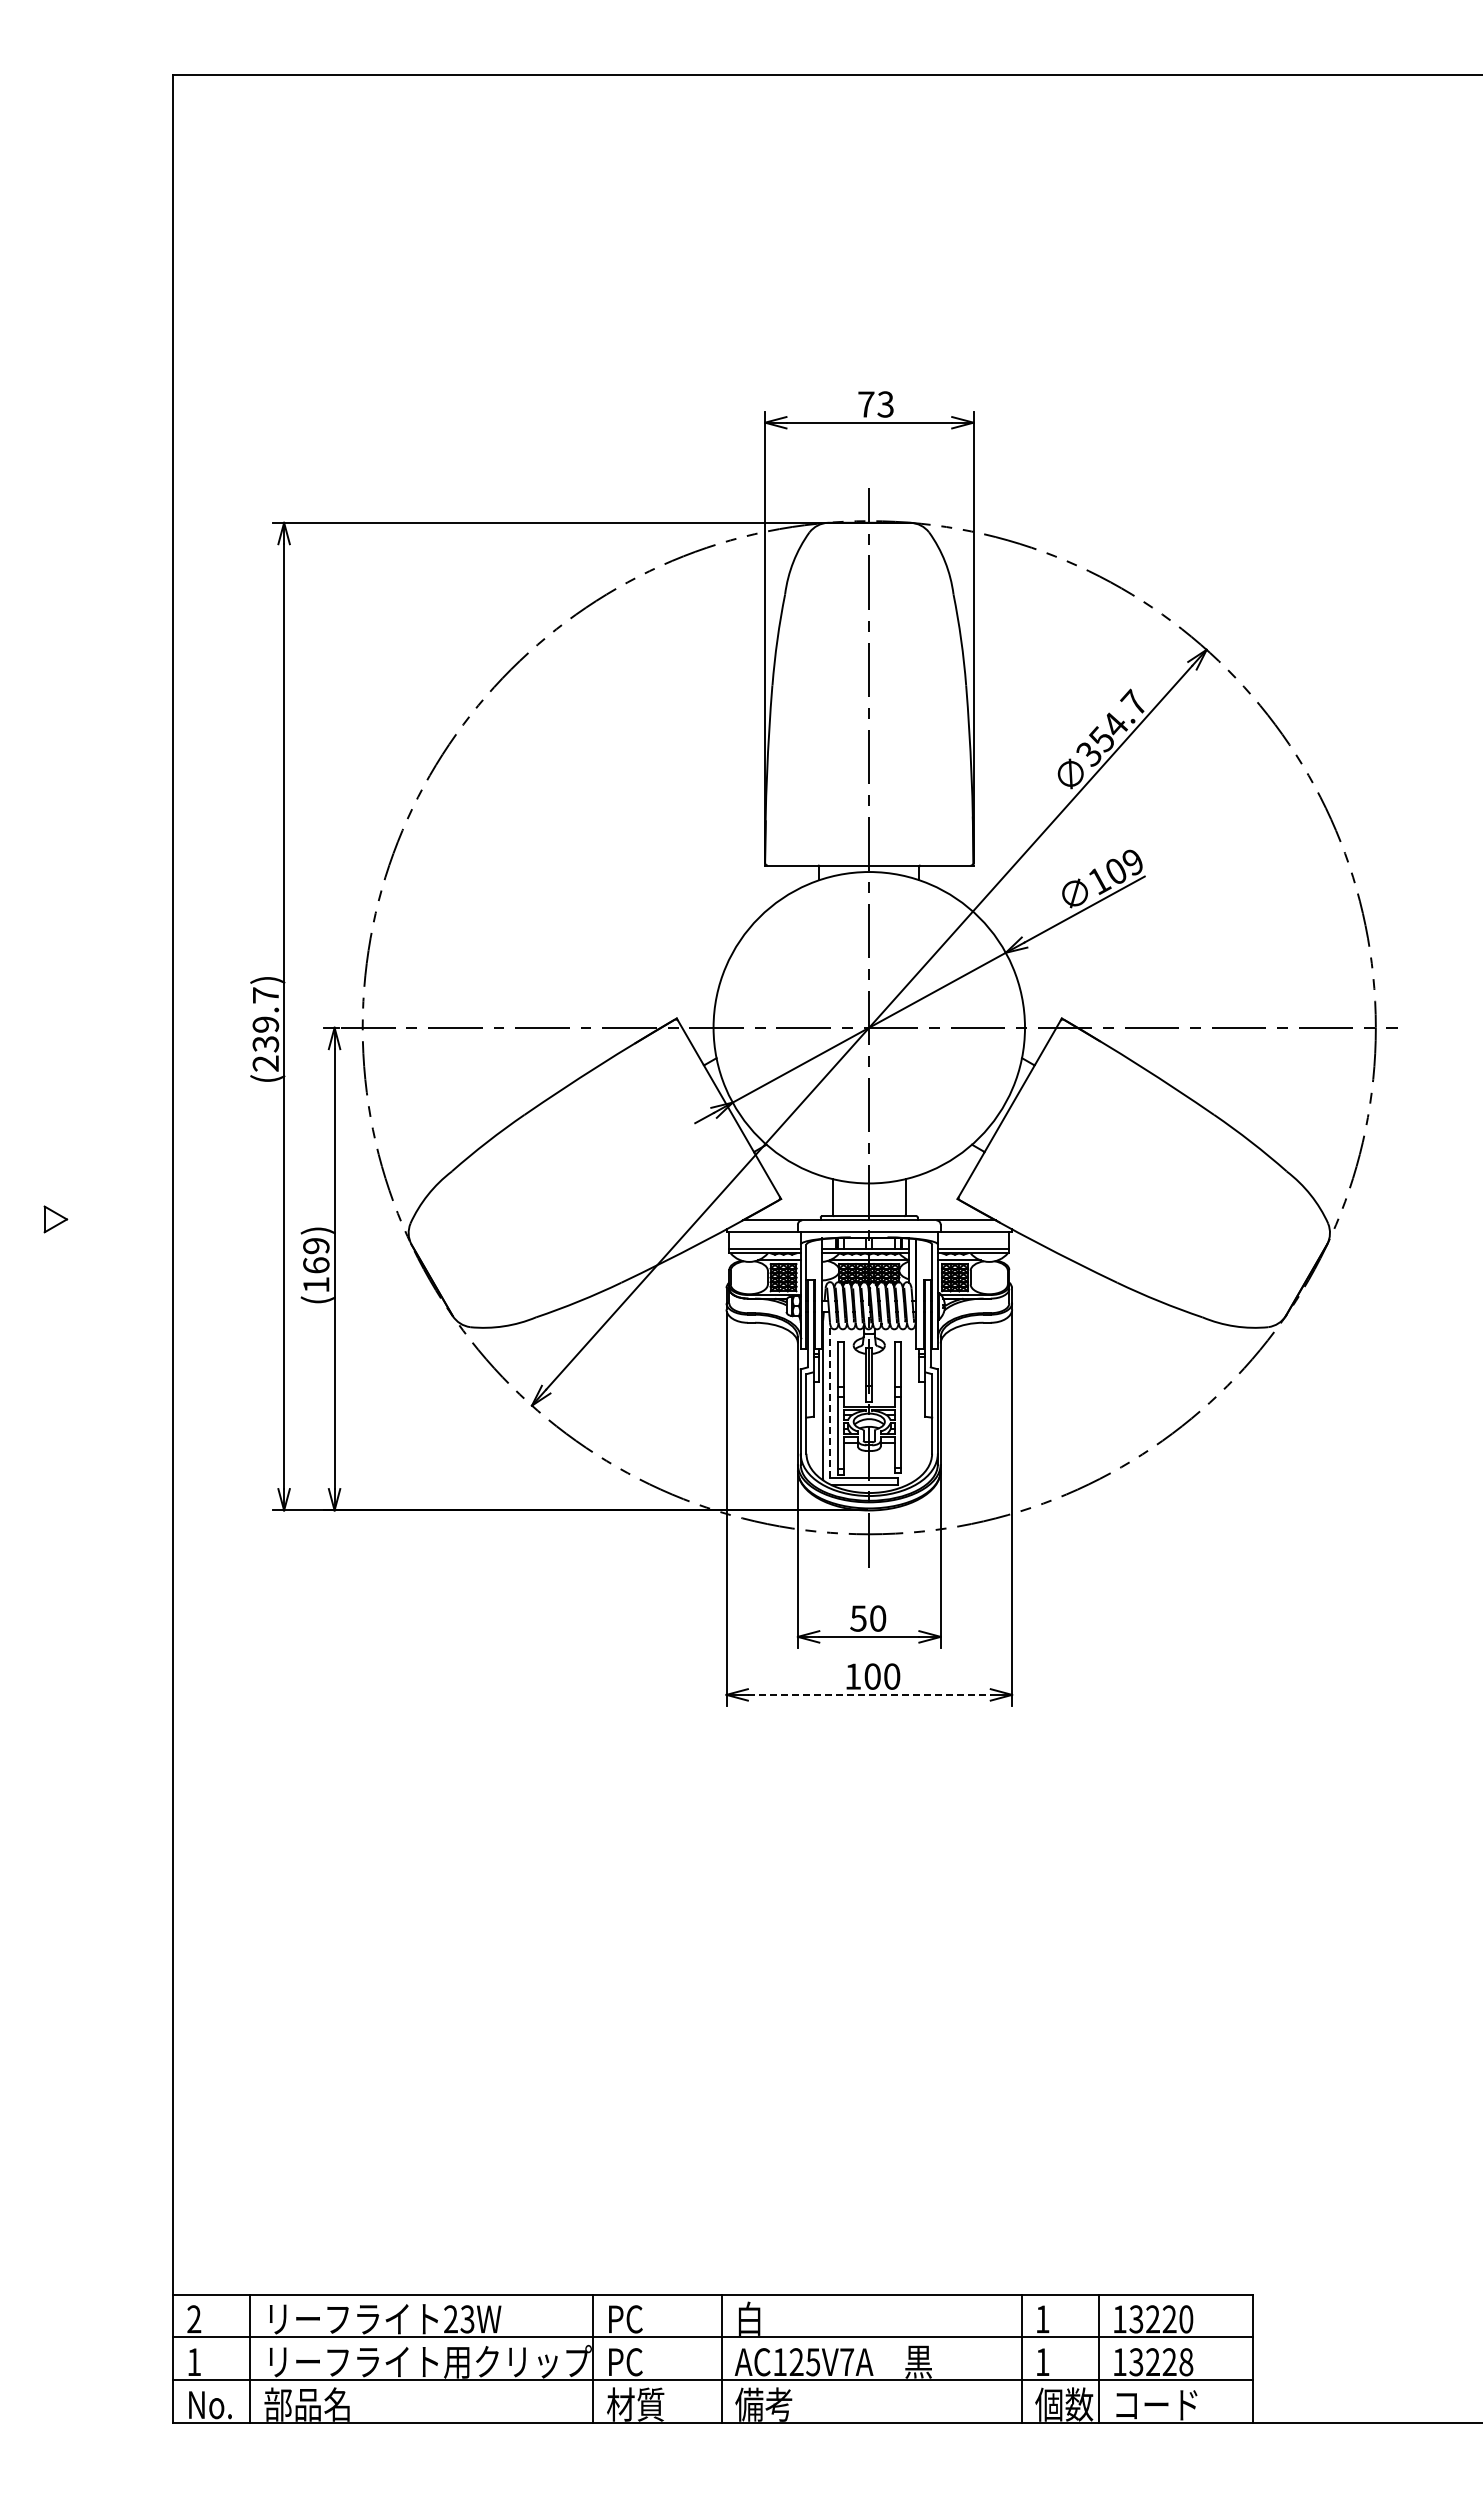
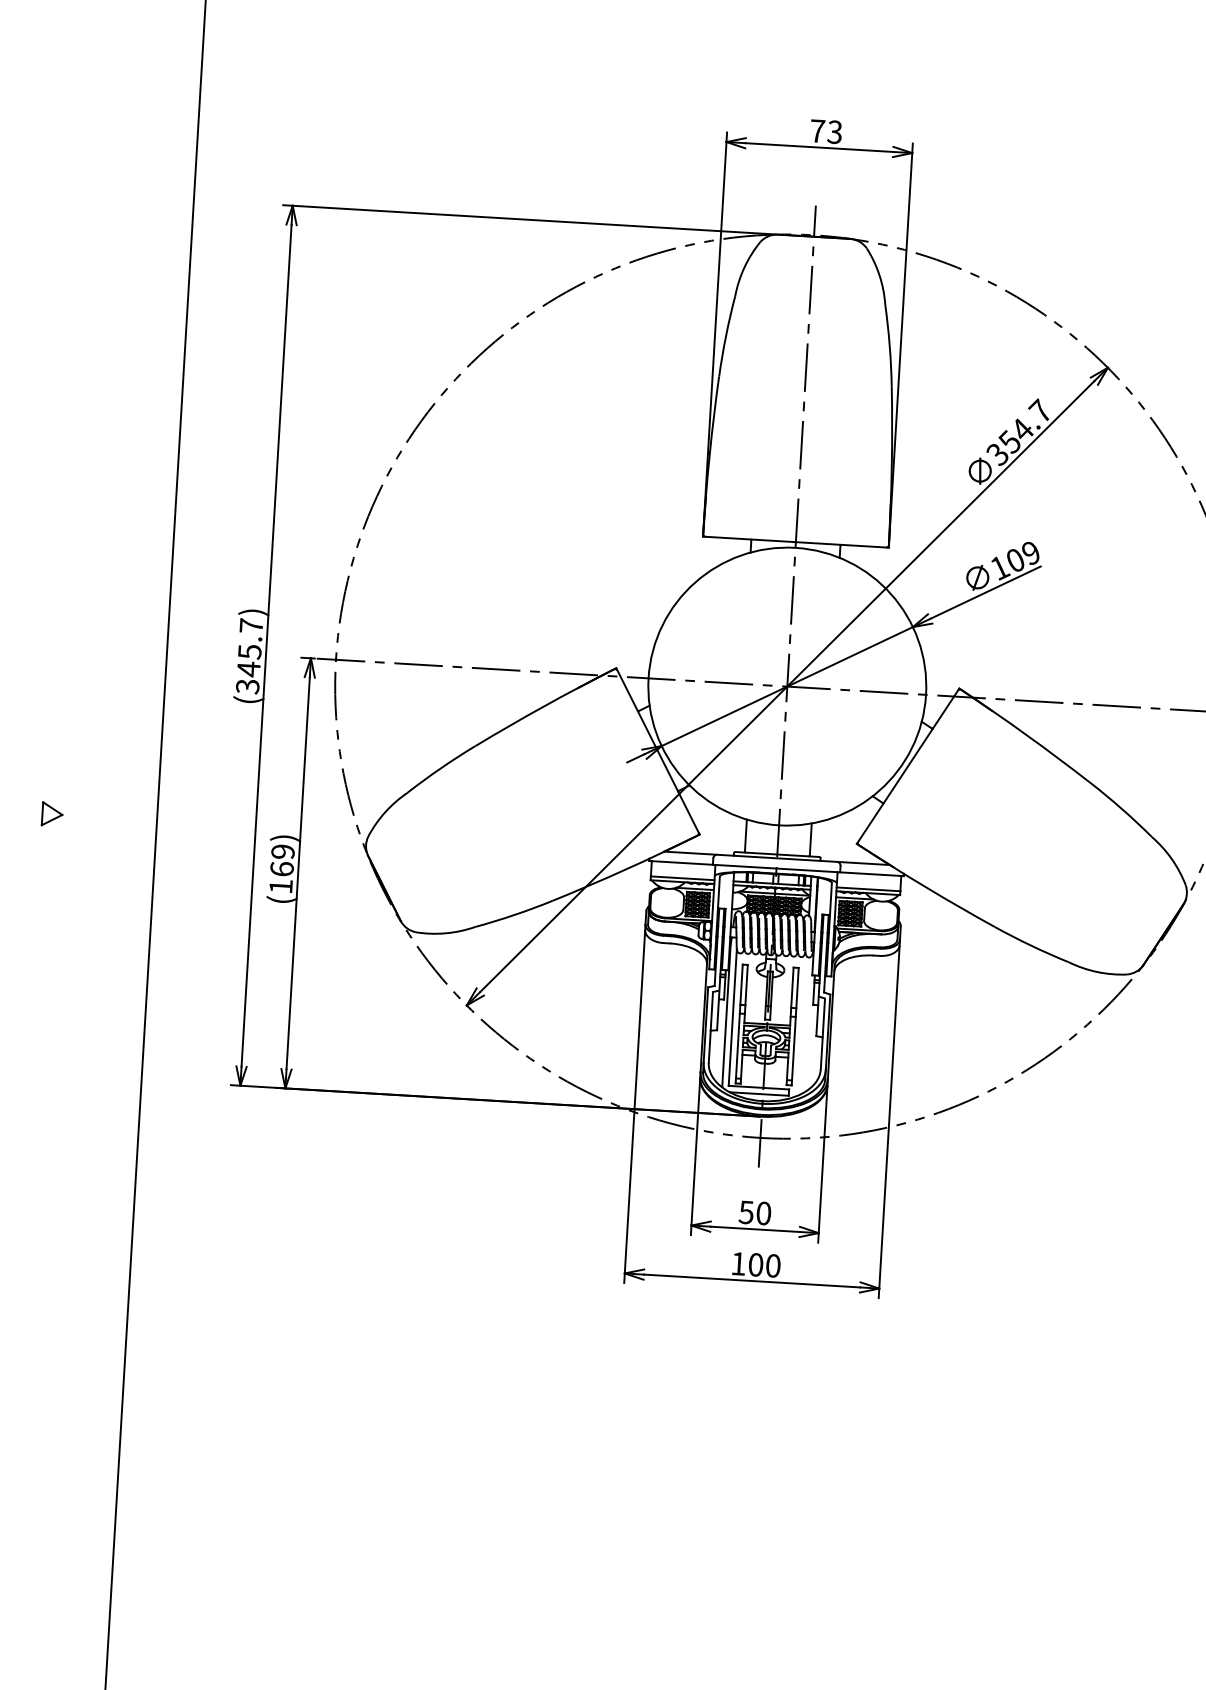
text: (265, 1043) -> (248, 668), (239.7) -> (345.7)
line: (830, 1400) -> (733, 1016), dashed -> solid
line: (869, 1694) -> (752, 1280), dashed -> solid

